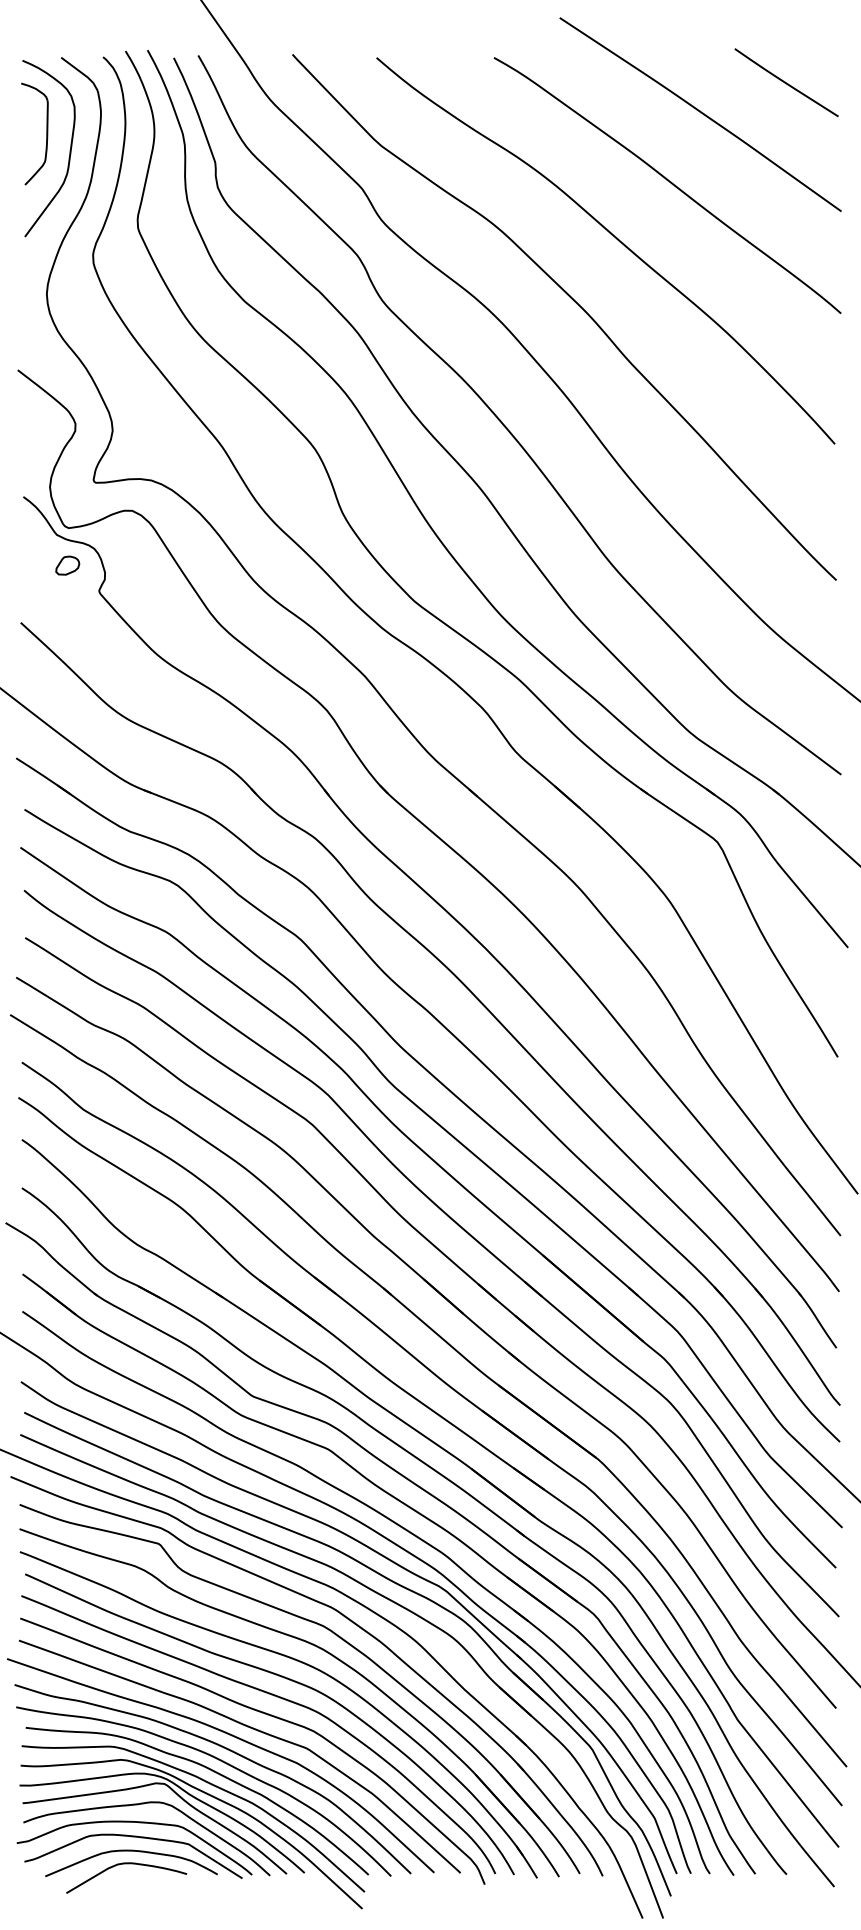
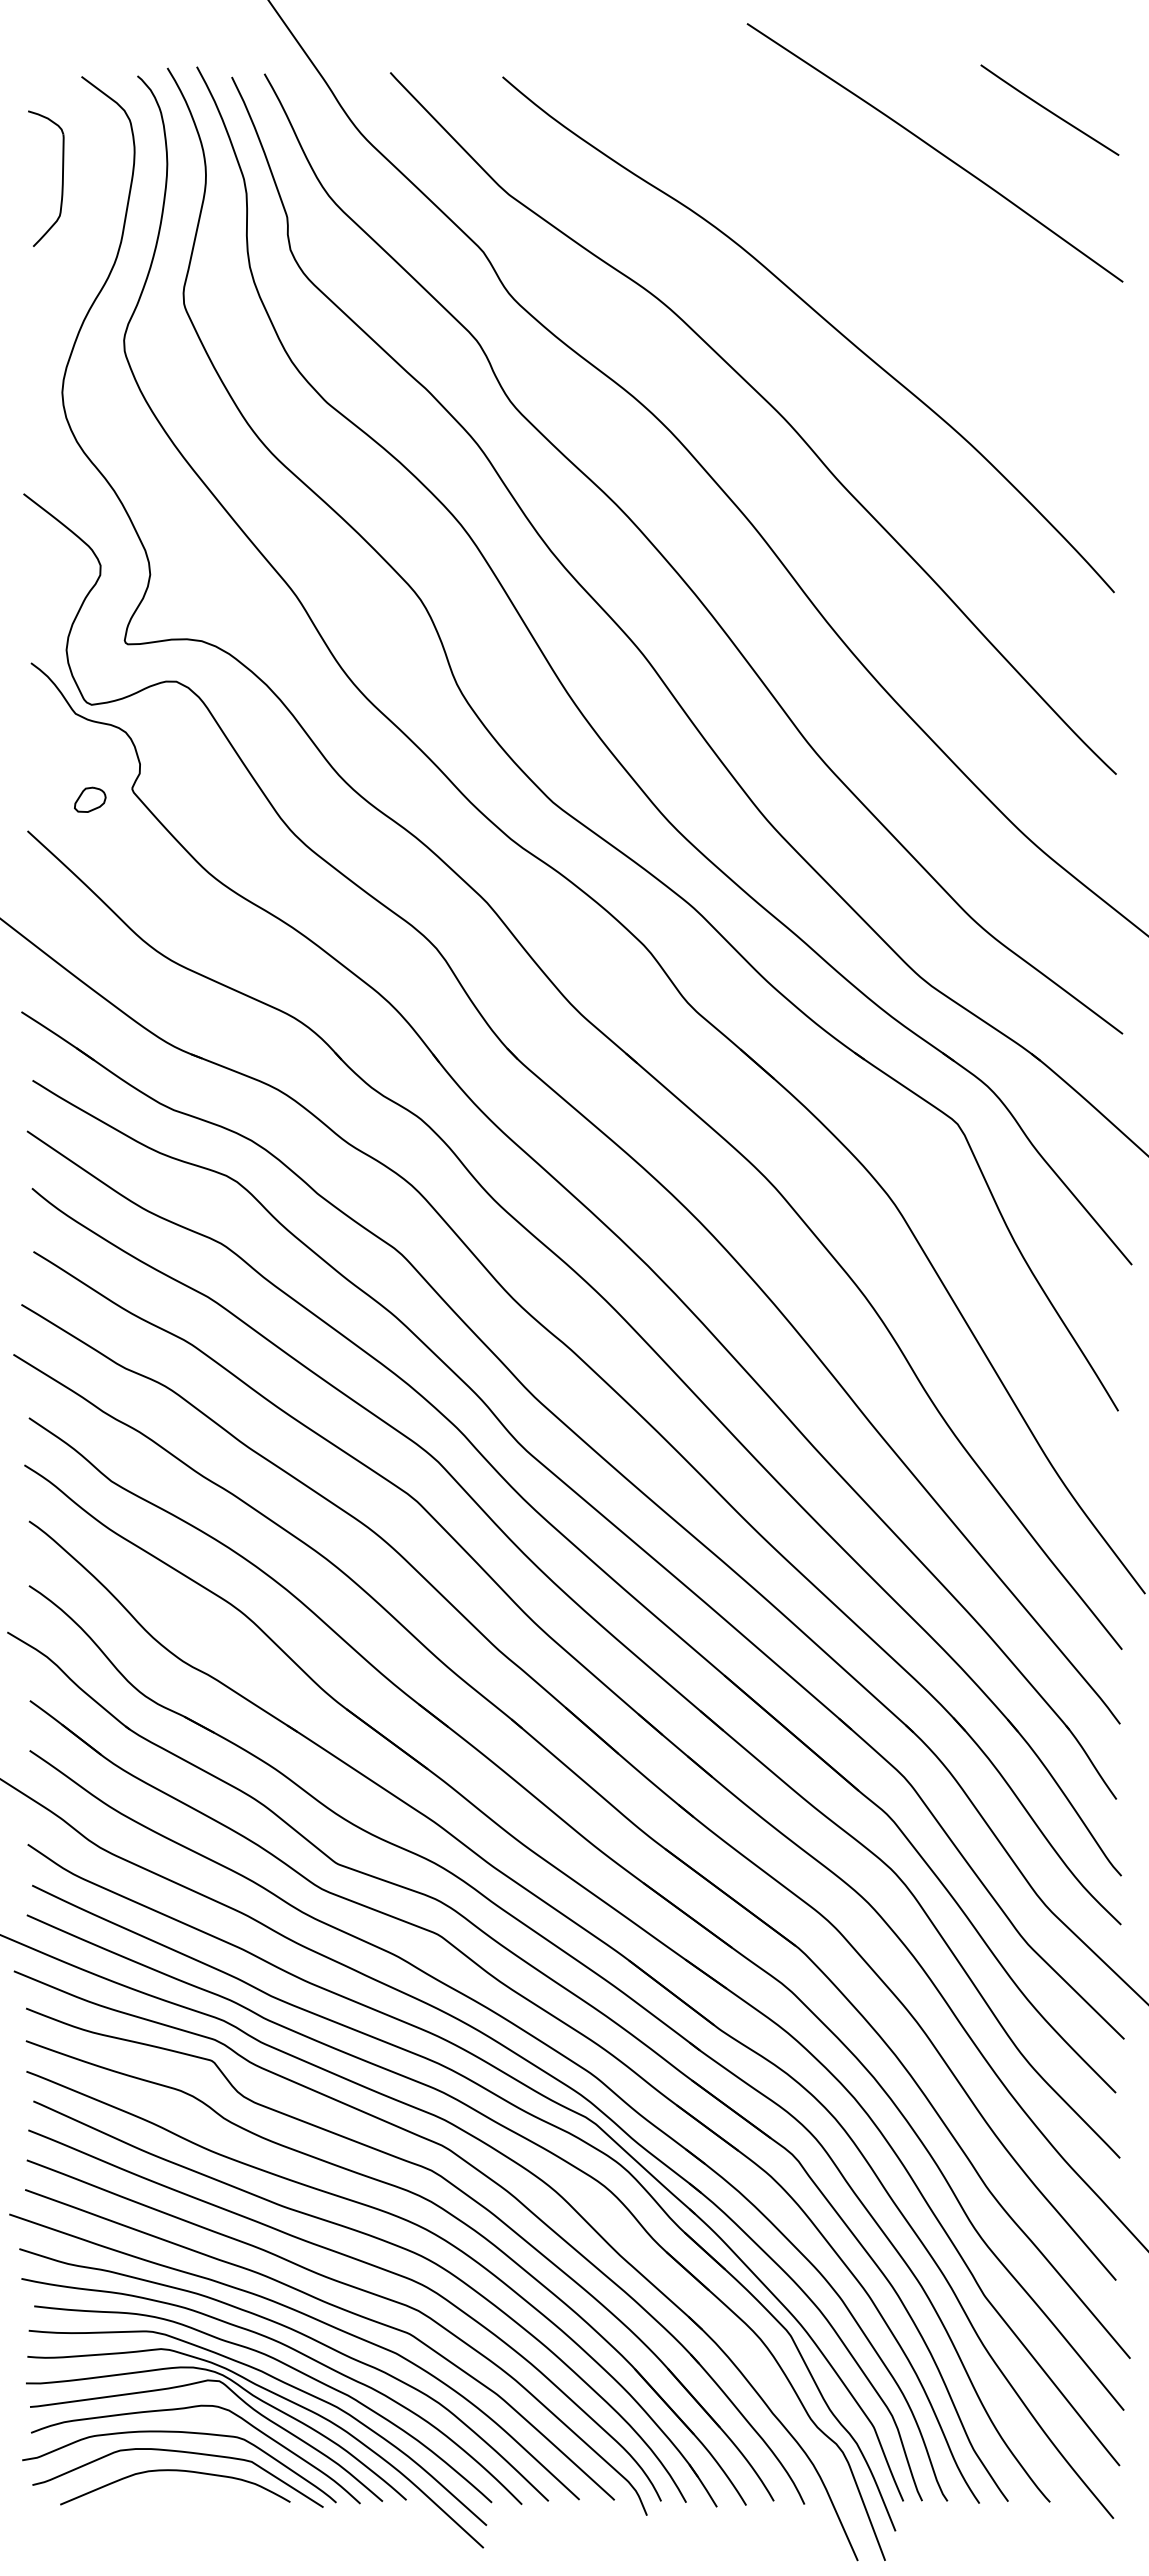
curve: (69, 153) -> (92, 204), removed
curve: (669, 182) -> (893, 243), removed
part: (67, 565) -> (90, 799), moved
curve: (126, 1864) -> (168, 2488), removed

